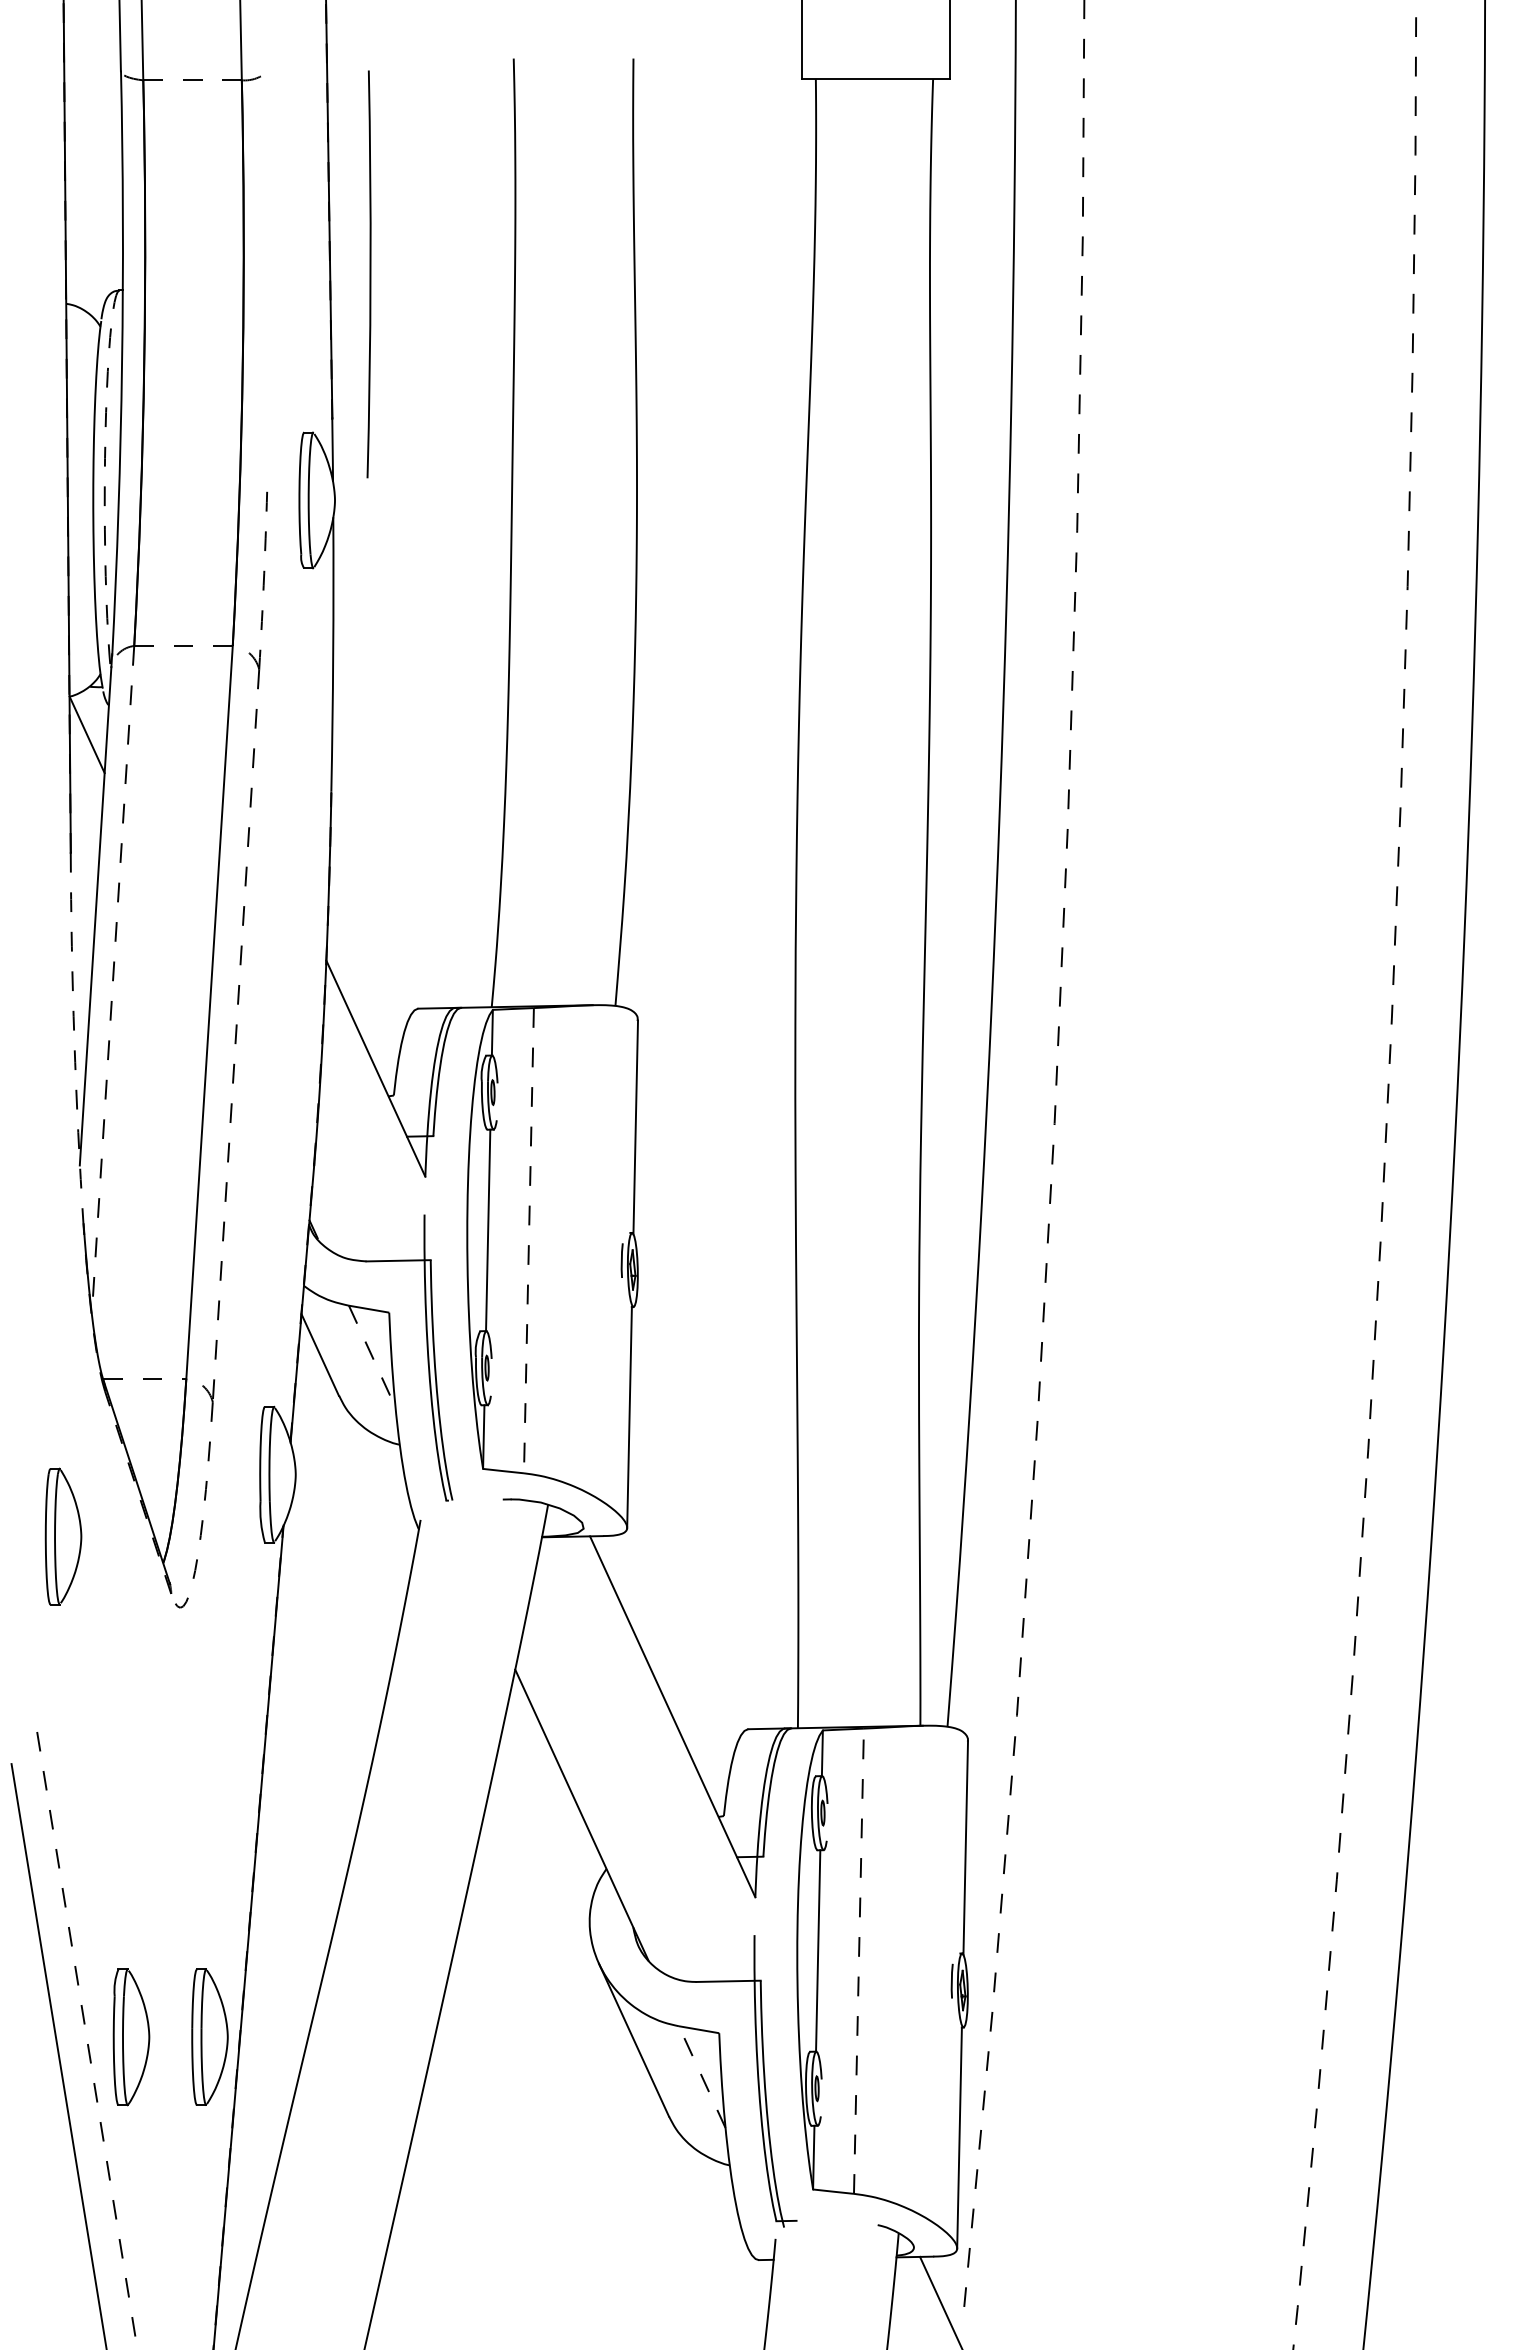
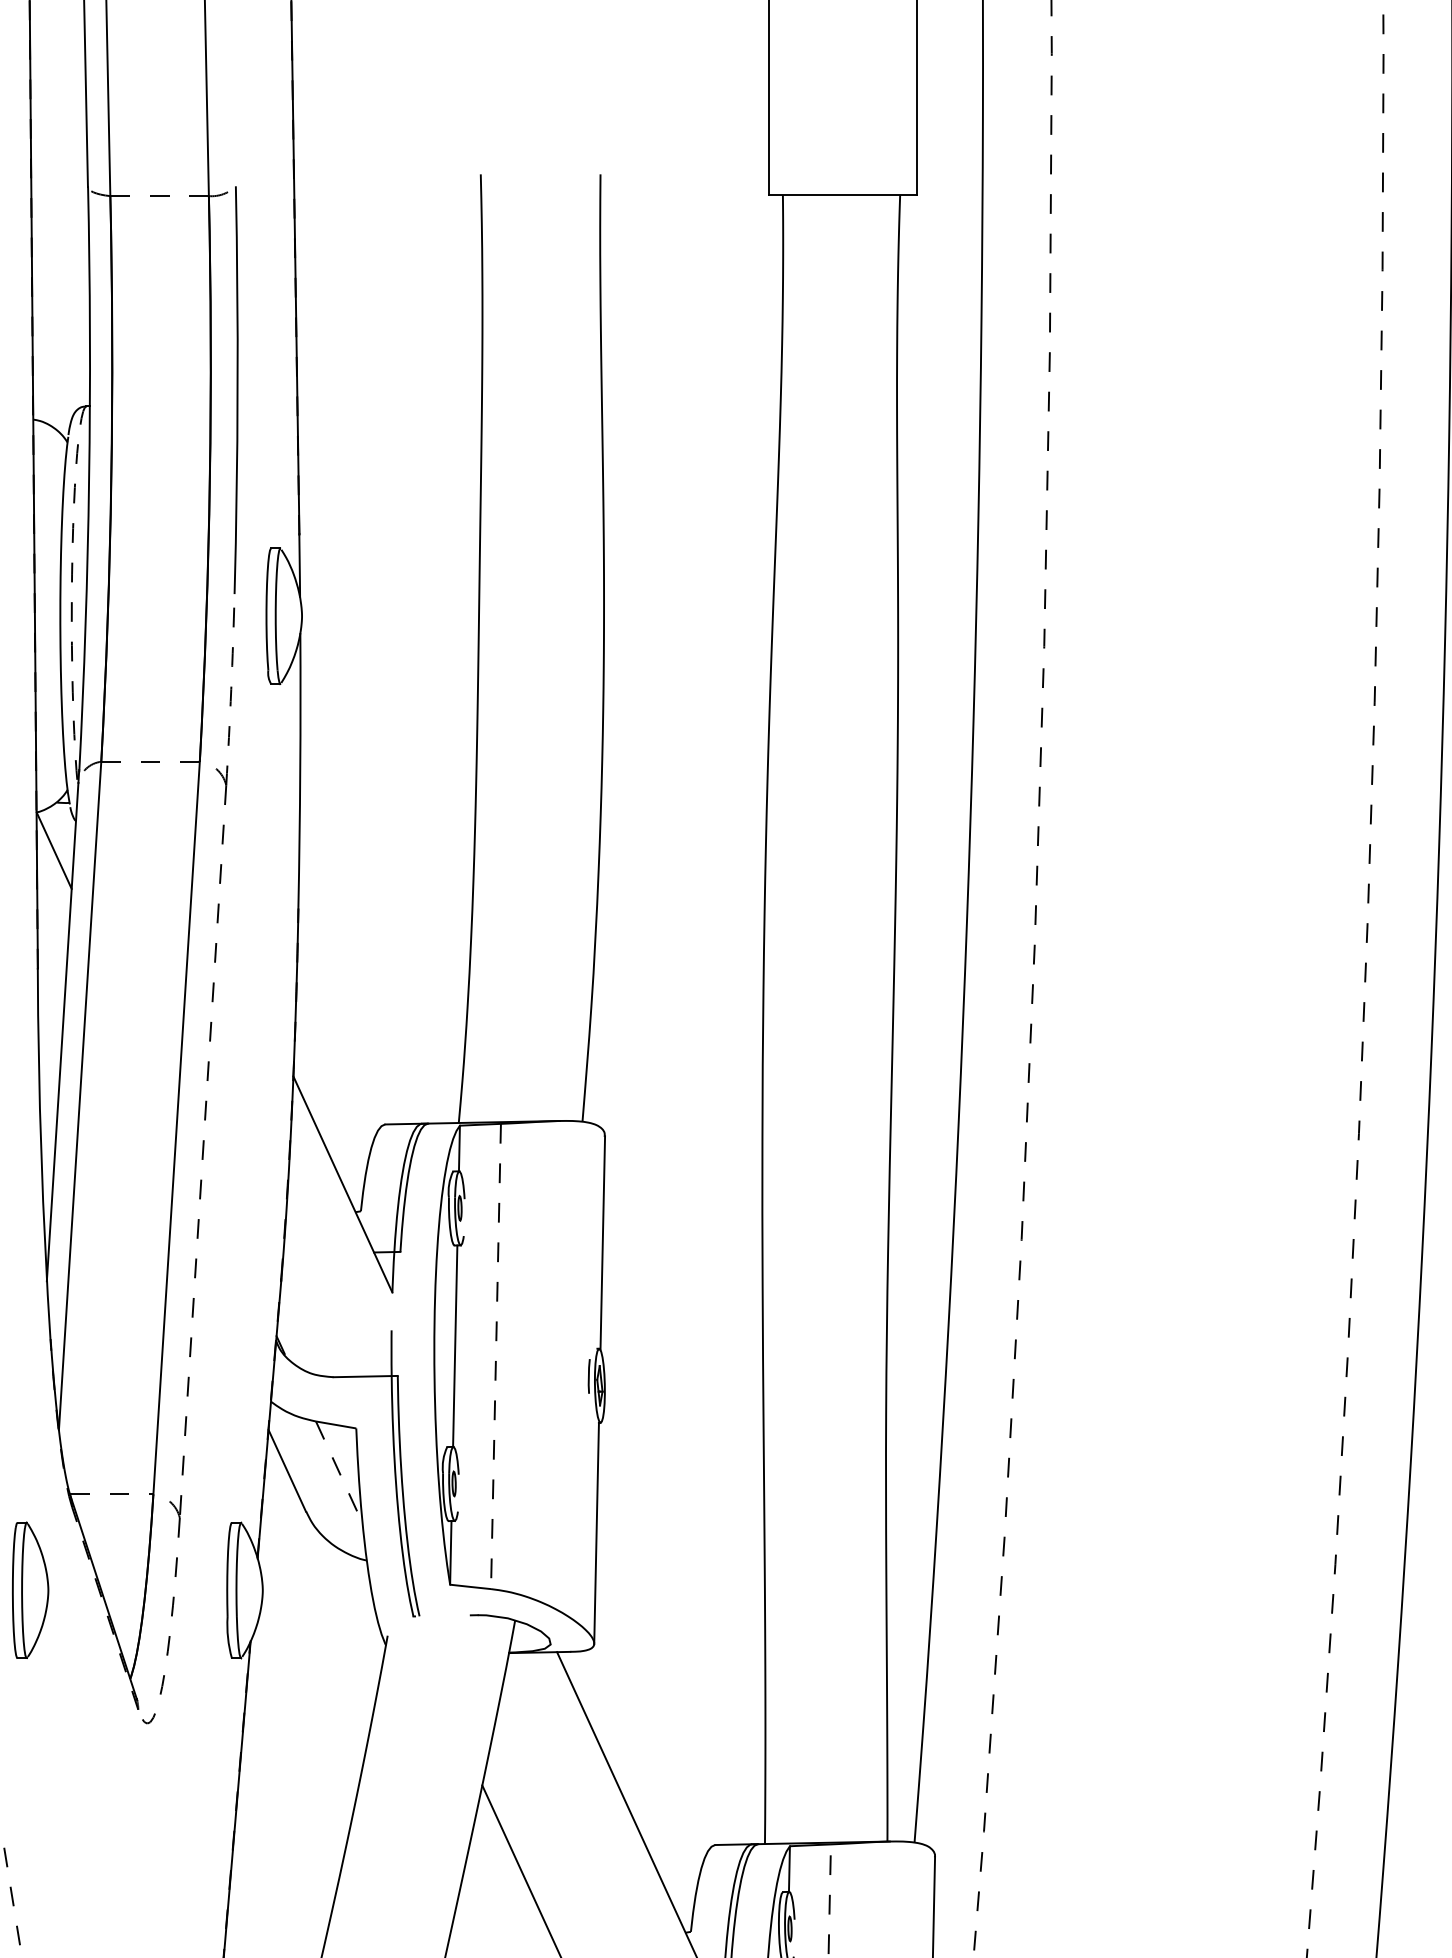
arc: (369, 274) -> (236, 390), moved
line: (113, 980) -> (80, 1096), dashed -> solid
arc: (74, 1039) -> (41, 1155), dashed -> solid
part: (63, 1536) -> (30, 1590), moved

